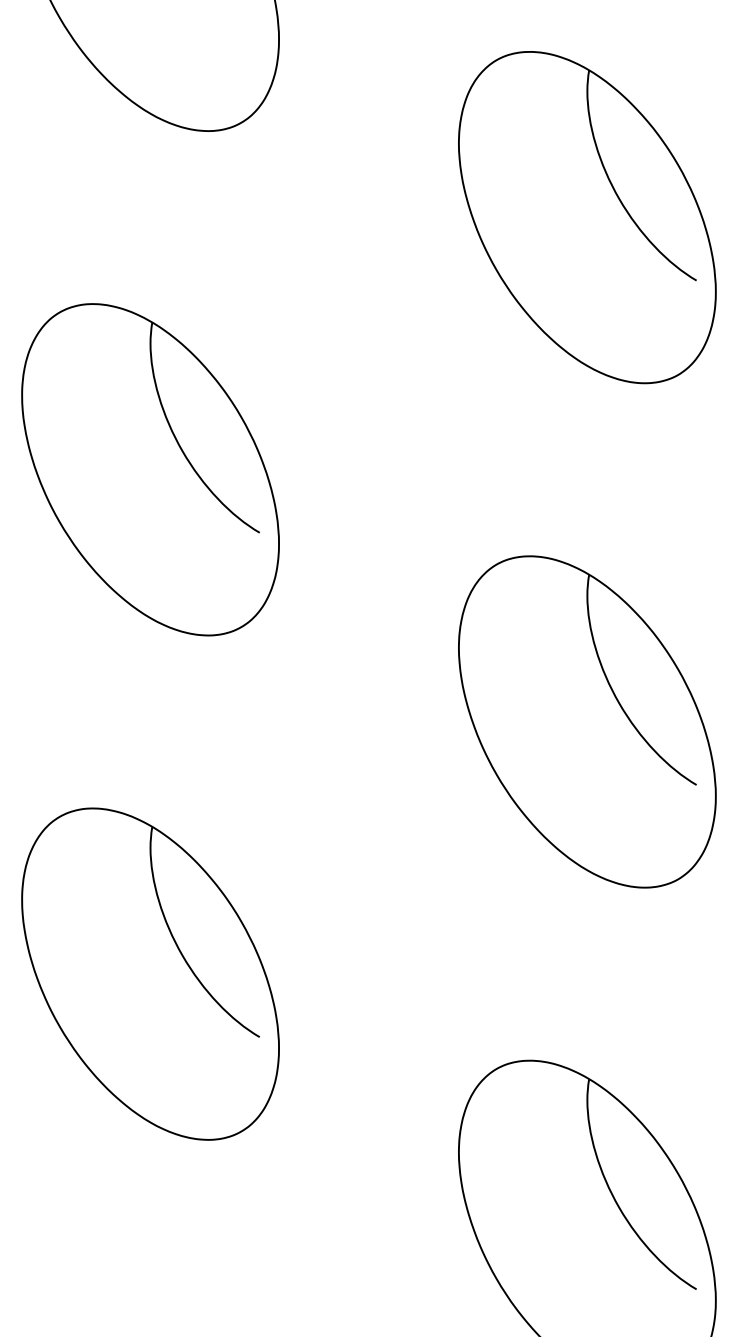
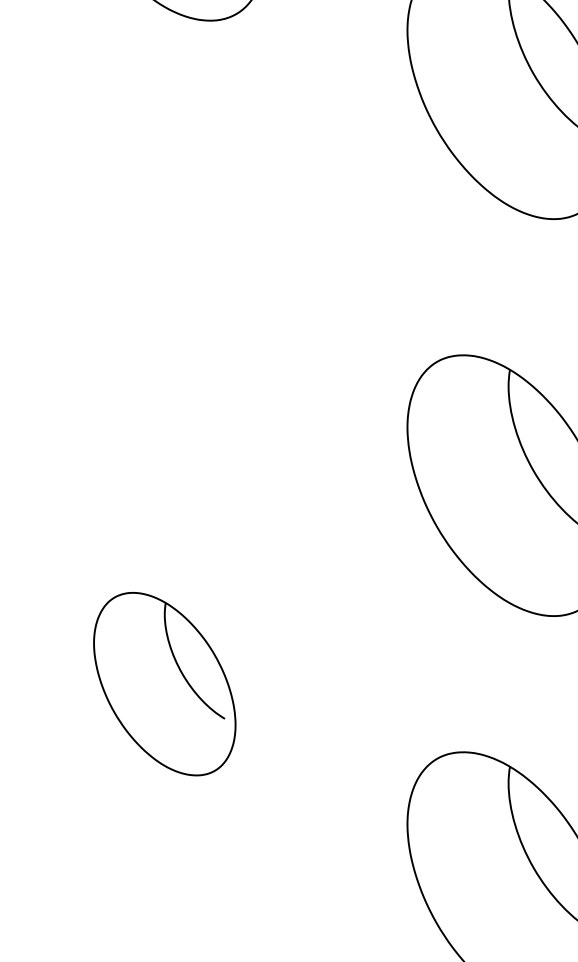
part: (150, 469) -> (164, 287), removed
part: (150, 973) -> (164, 683), size x0.7

